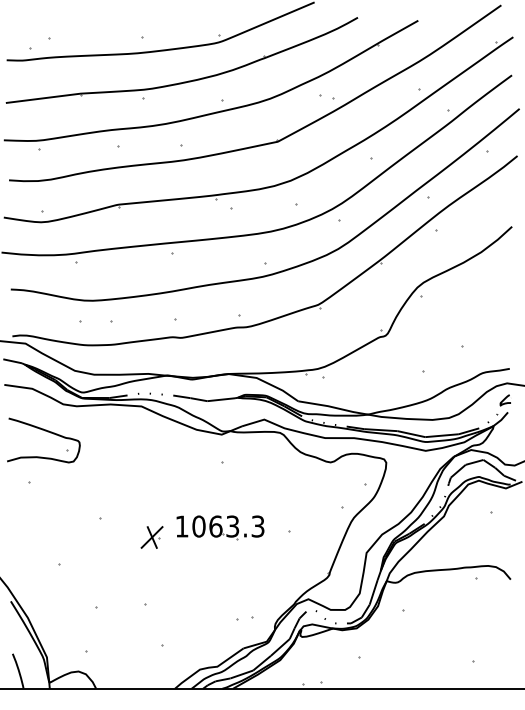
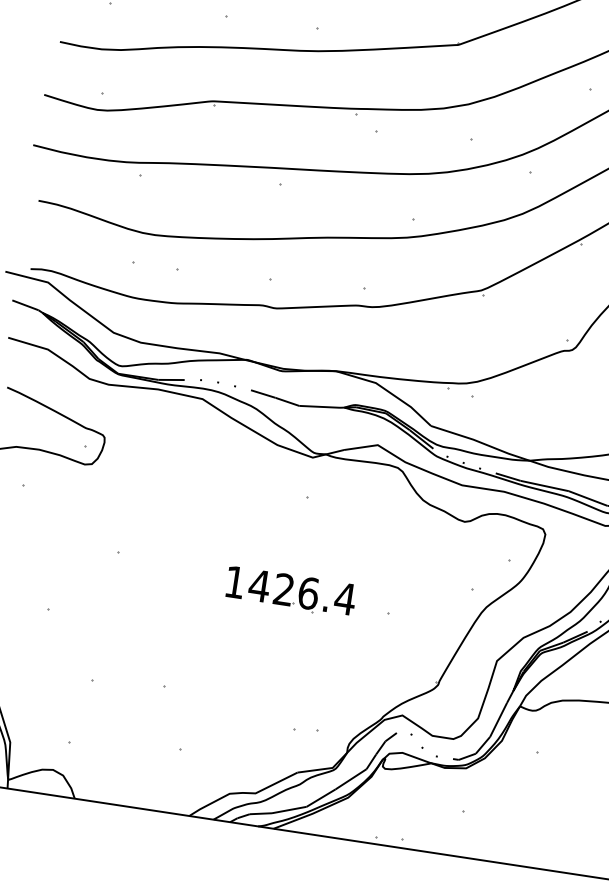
text: (228, 526) -> (302, 592), 1063.3 -> 1426.4
part: (151, 537) -> (188, 591), removed

